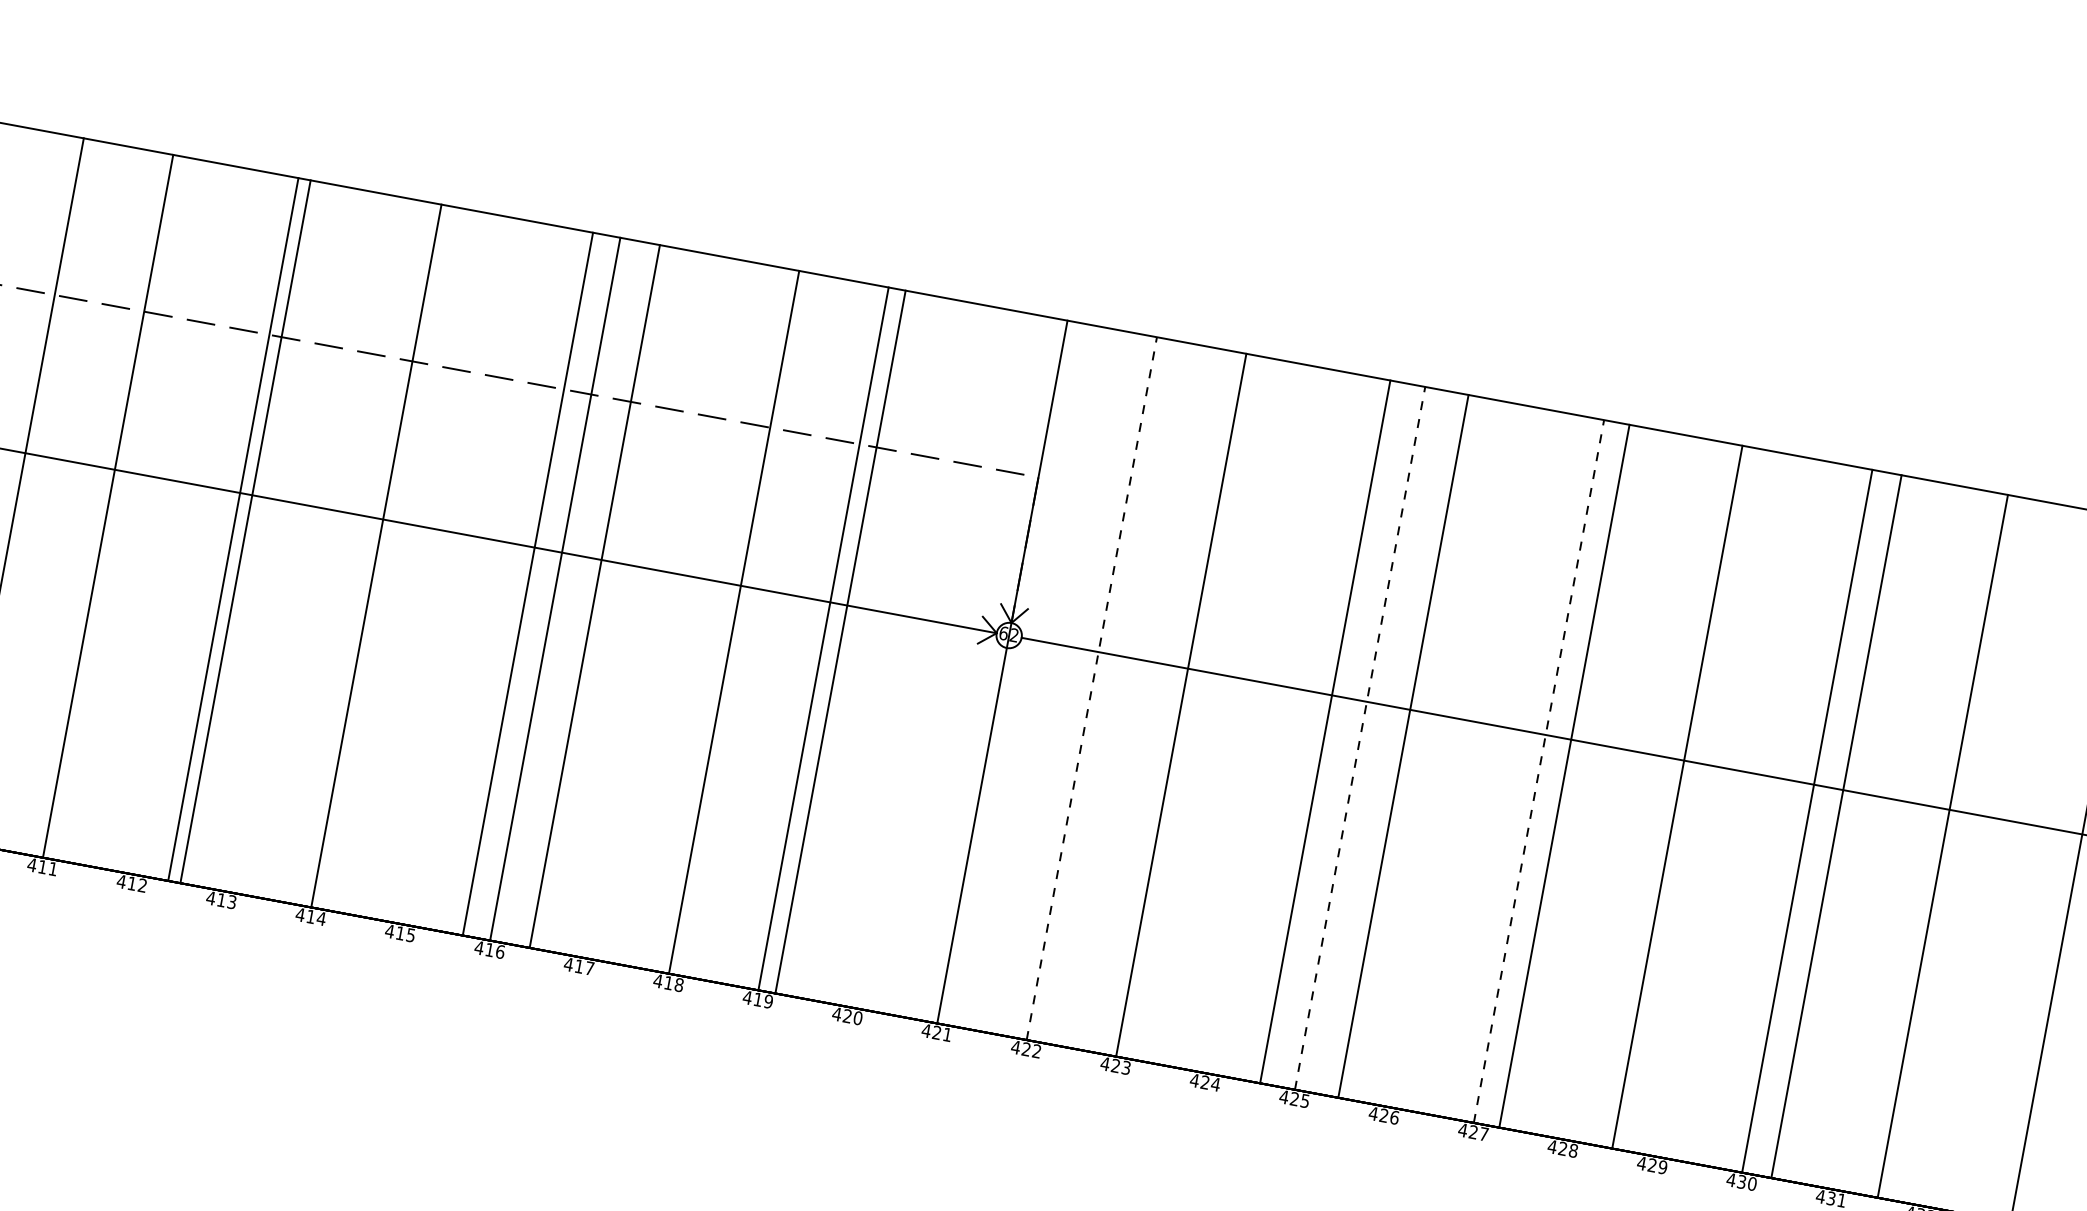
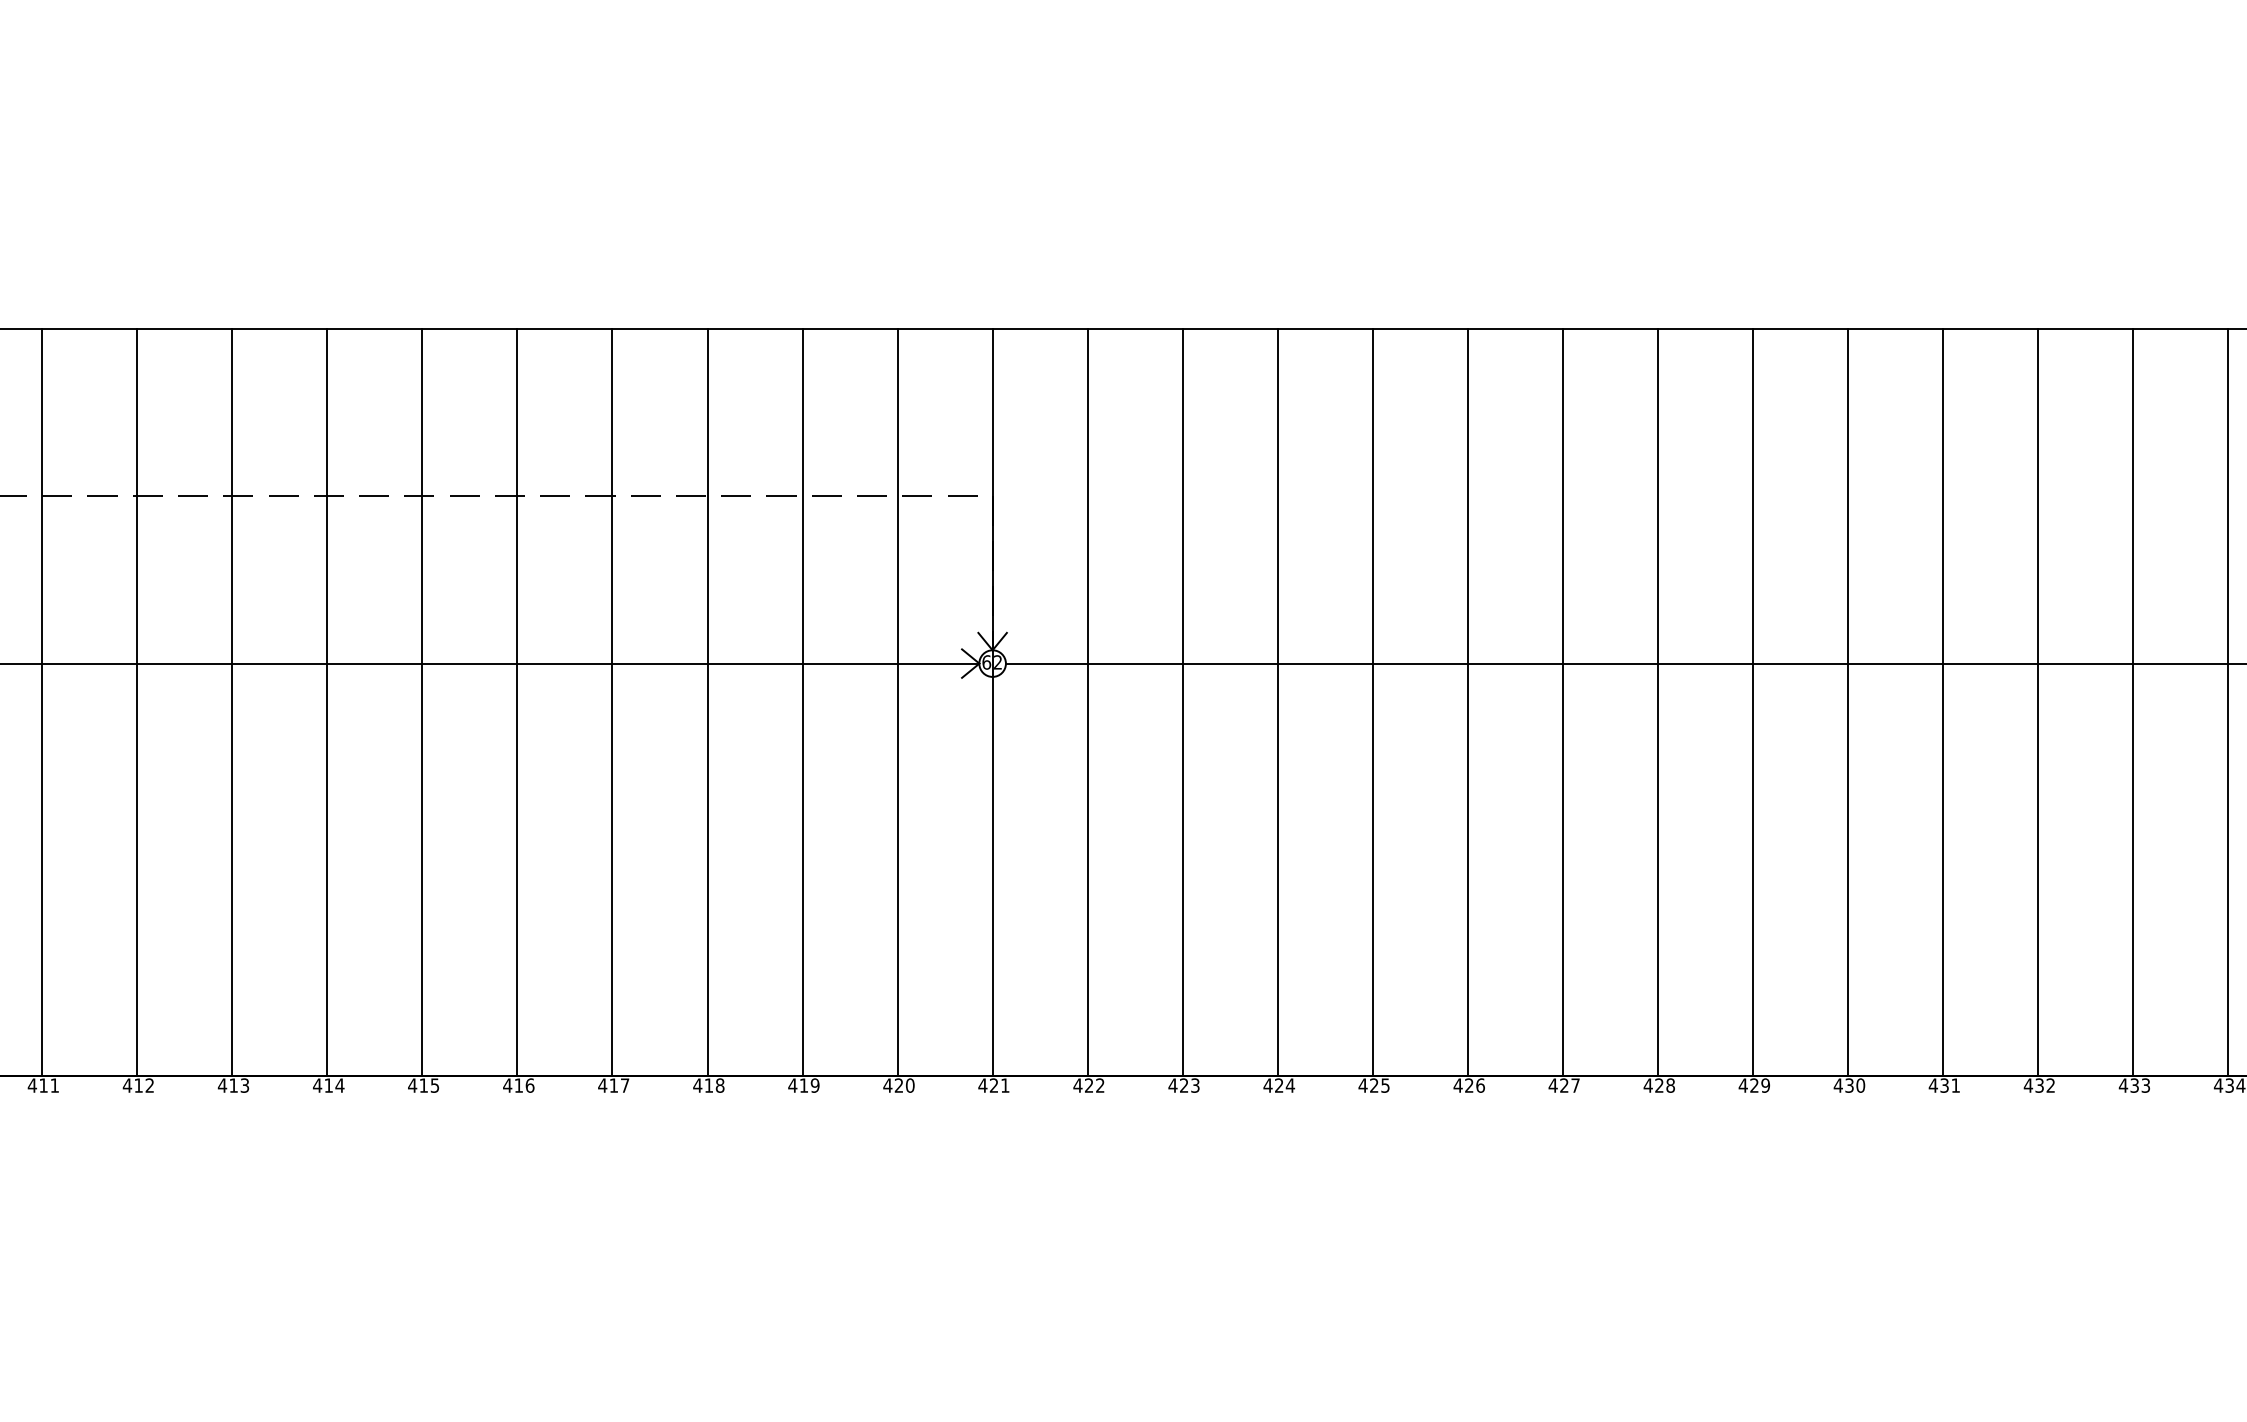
line: (233, 528) -> (232, 701), moved
line: (245, 530) -> (137, 701), moved
line: (528, 583) -> (422, 701), moved
line: (595, 595) -> (612, 701), moved
line: (840, 641) -> (897, 701), moved
line: (1091, 687) -> (1087, 701), dashed -> solid
line: (1325, 730) -> (1277, 701), moved
line: (1359, 737) -> (1372, 701), dashed -> solid
line: (1403, 745) -> (1467, 701), moved
line: (1538, 770) -> (1562, 701), dashed -> solid
line: (1564, 775) -> (1657, 701), moved
line: (1677, 796) -> (1753, 701), moved
line: (1836, 825) -> (1943, 701), moved
line: (1943, 845) -> (2038, 701), moved

